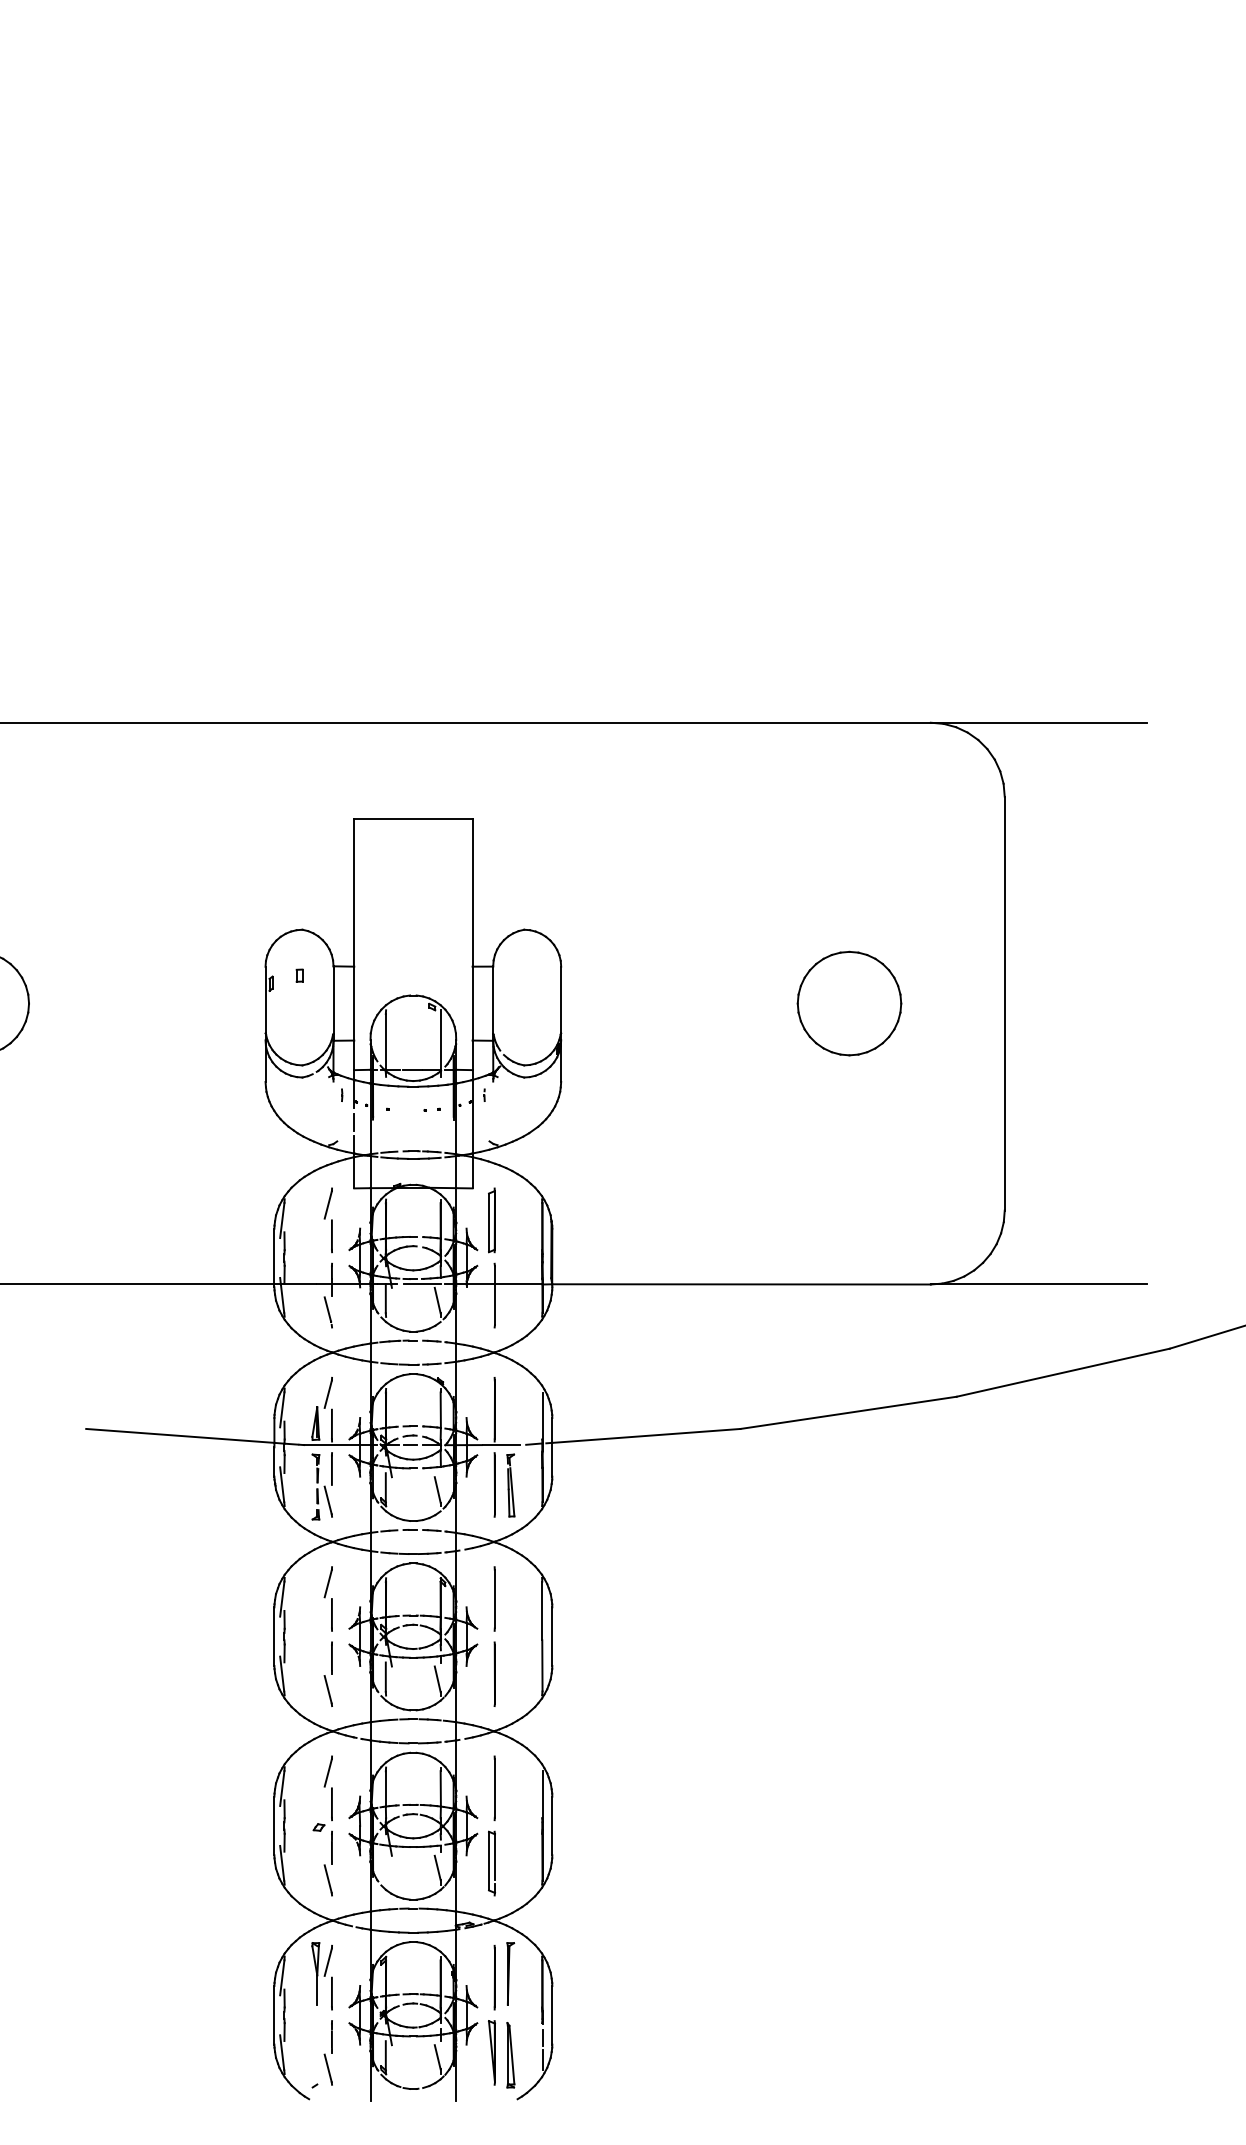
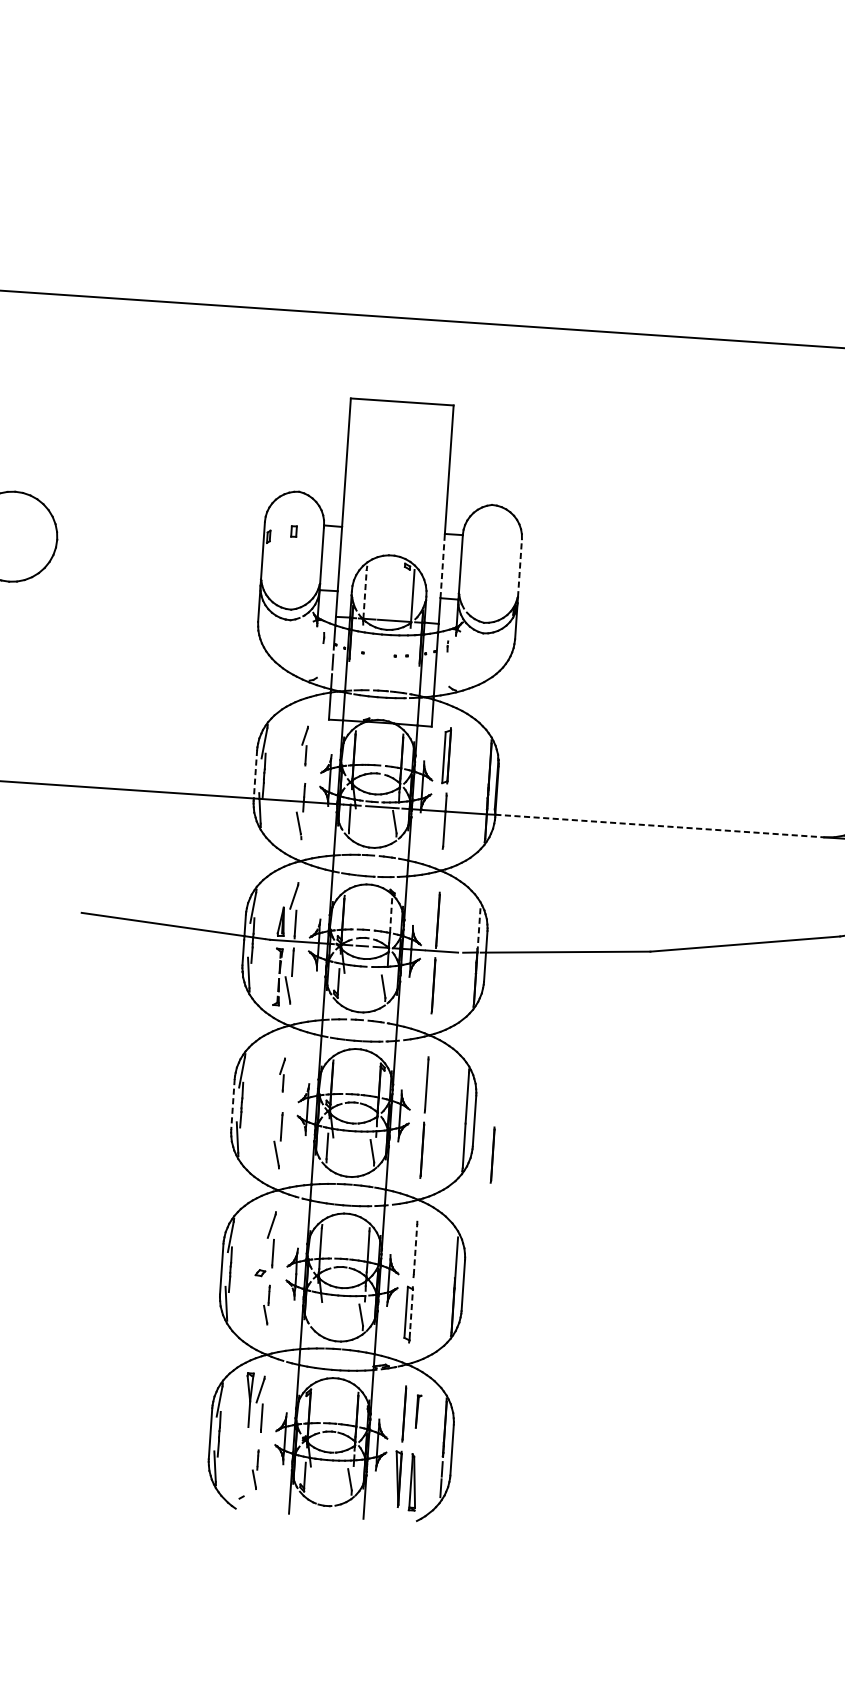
line: (561, 999) -> (520, 567), solid -> dashed
line: (472, 1003) -> (442, 565), solid -> dashed
part: (849, 1003) -> (770, 588), removed
line: (385, 1041) -> (364, 593), solid -> dashed
part: (327, 1220) -> (303, 745), size x0.7
line: (274, 1256) -> (255, 774), solid -> dashed
line: (742, 1284) -> (660, 826), solid -> dashed
line: (440, 1410) -> (390, 917), solid -> dashed
line: (542, 1417) -> (478, 929), solid -> dashed
part: (510, 1485) -> (447, 987), removed
part: (327, 1598) -> (281, 1074), size x0.6
line: (274, 1637) -> (233, 1105), solid -> dashed
line: (575, 1673) -> (492, 1154), added
line: (494, 1787) -> (415, 1248), solid -> dashed
line: (494, 1857) -> (411, 1309), solid -> dashed
part: (327, 1863) -> (265, 1304), size x0.7
part: (510, 1973) -> (418, 1411), size x0.6
part: (327, 2052) -> (254, 1469), size x0.7

